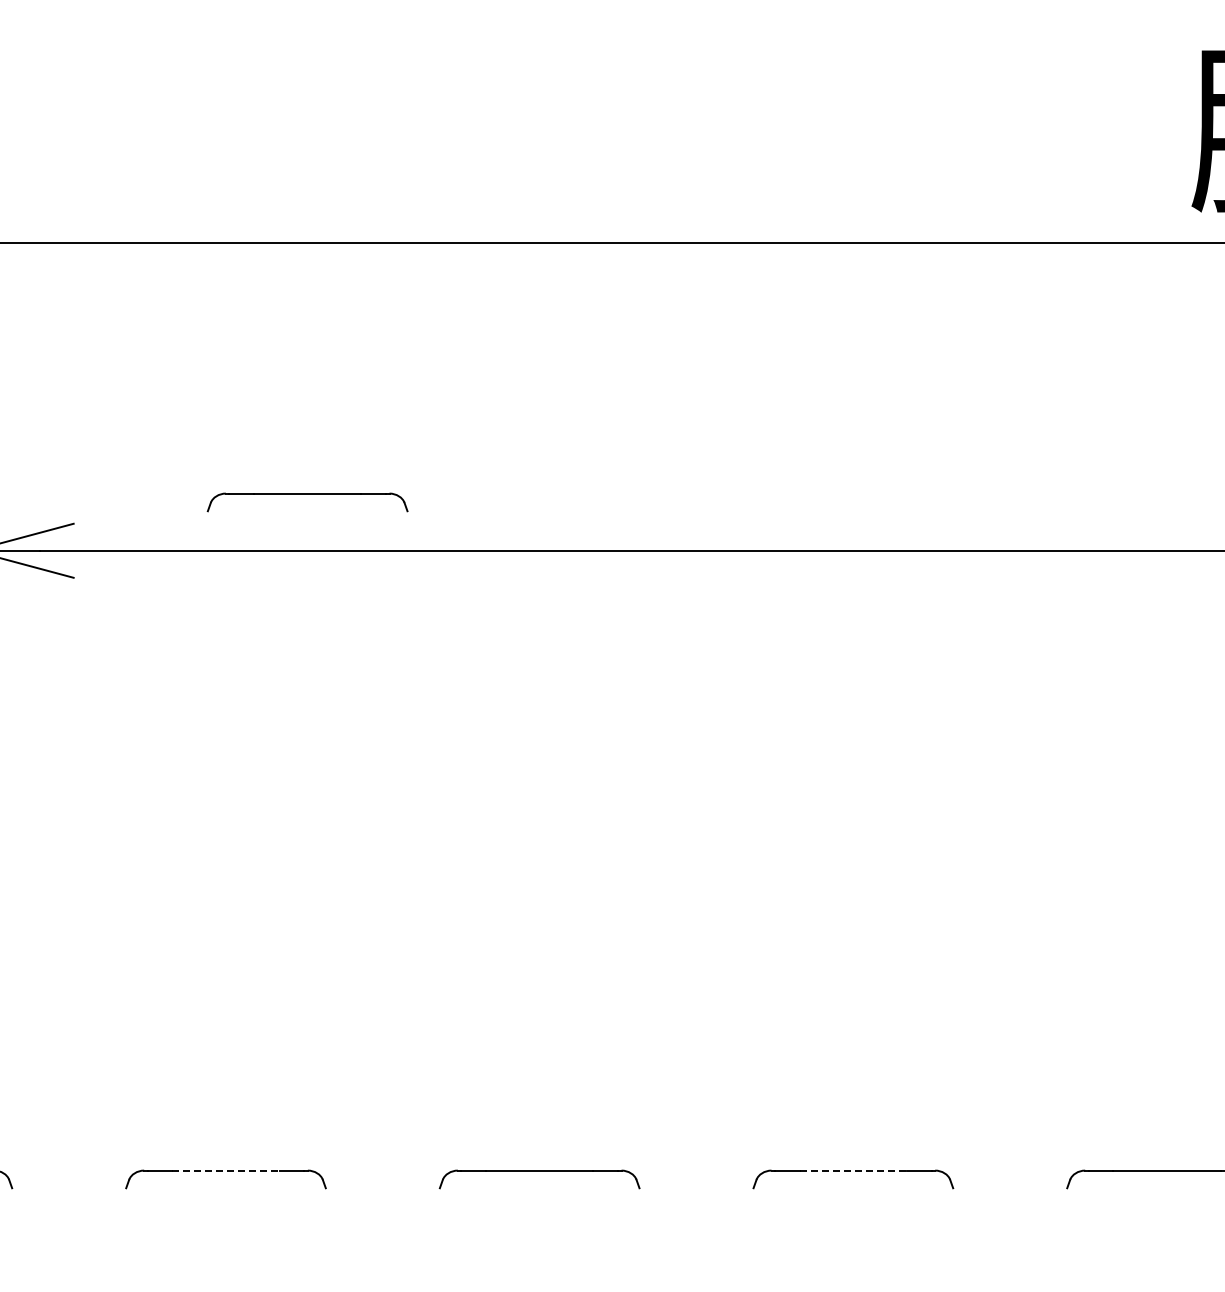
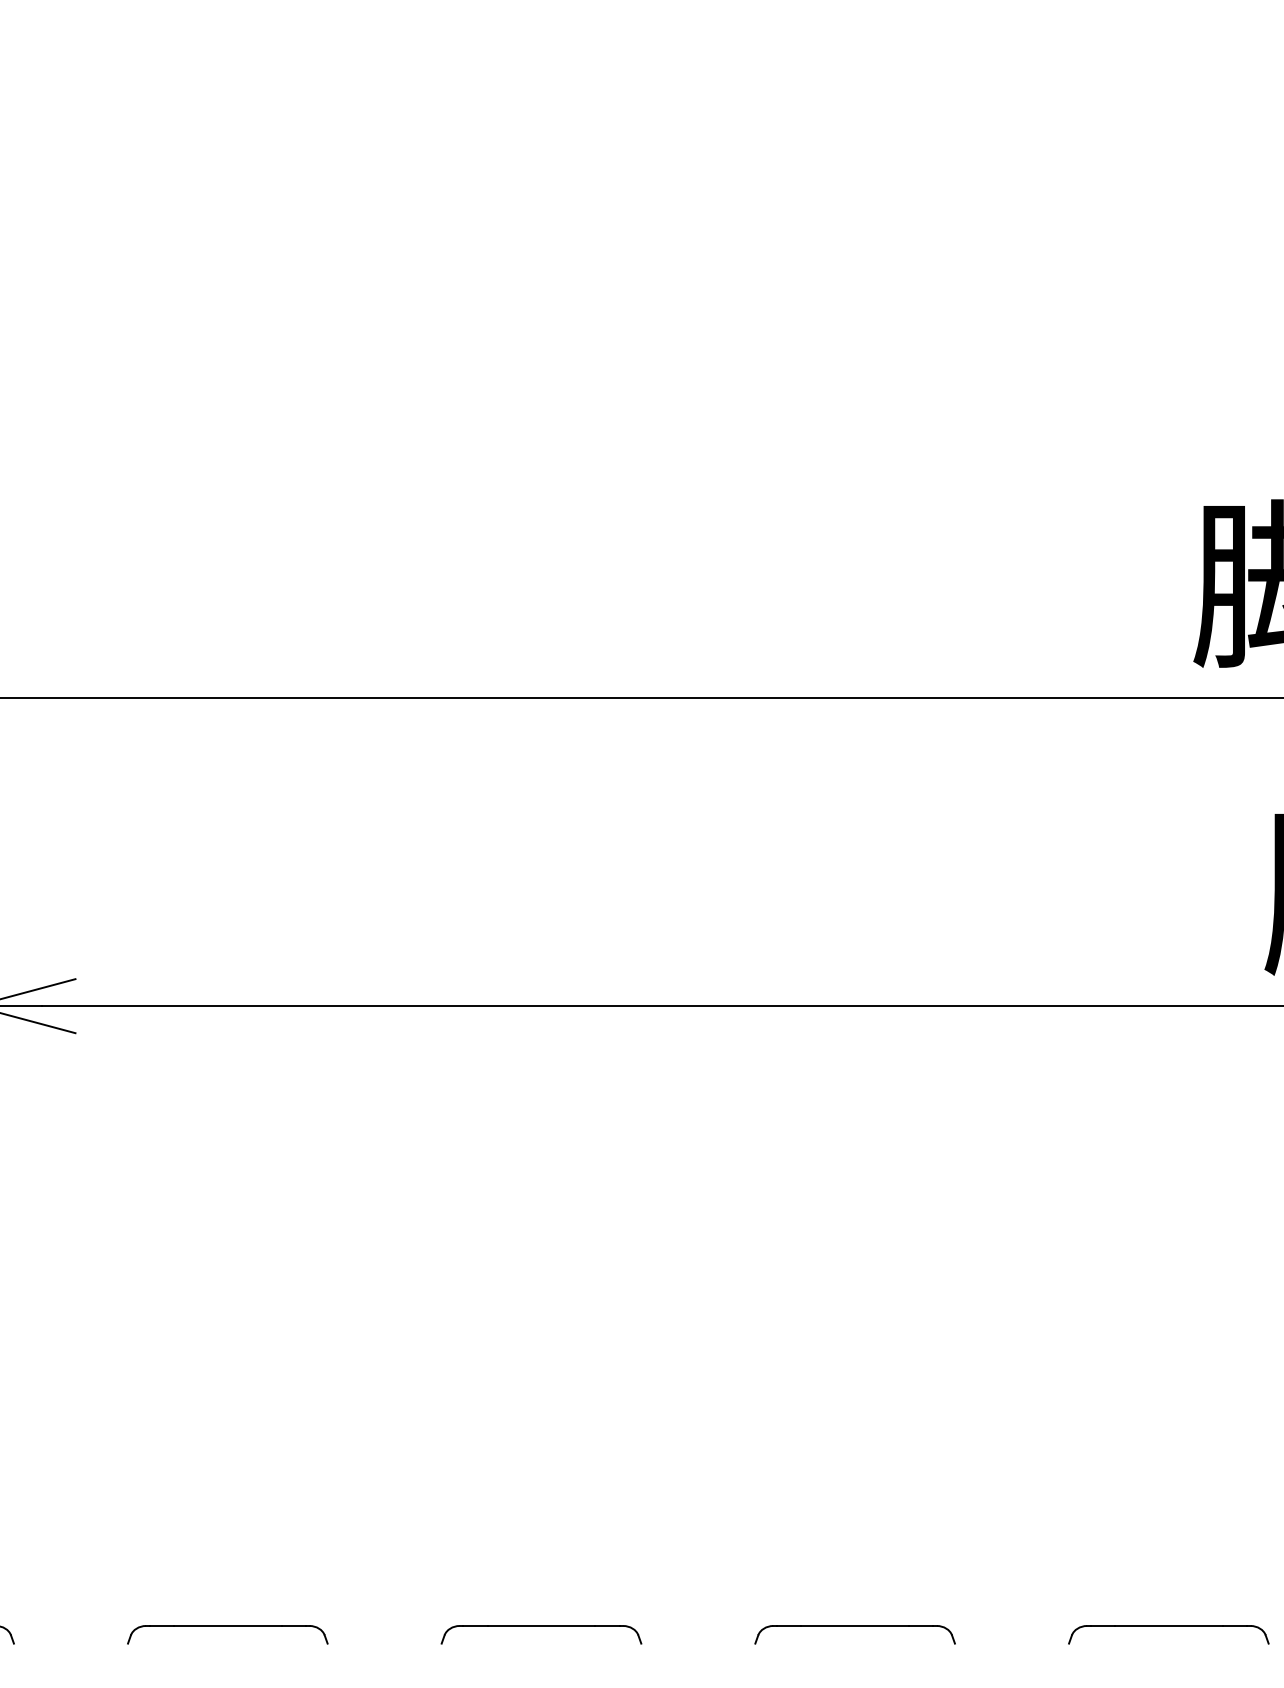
part: (307, 494) -> (309, 949), removed
line: (225, 1170) -> (227, 1625), dashed -> solid
line: (853, 1170) -> (855, 1625), dashed -> solid

